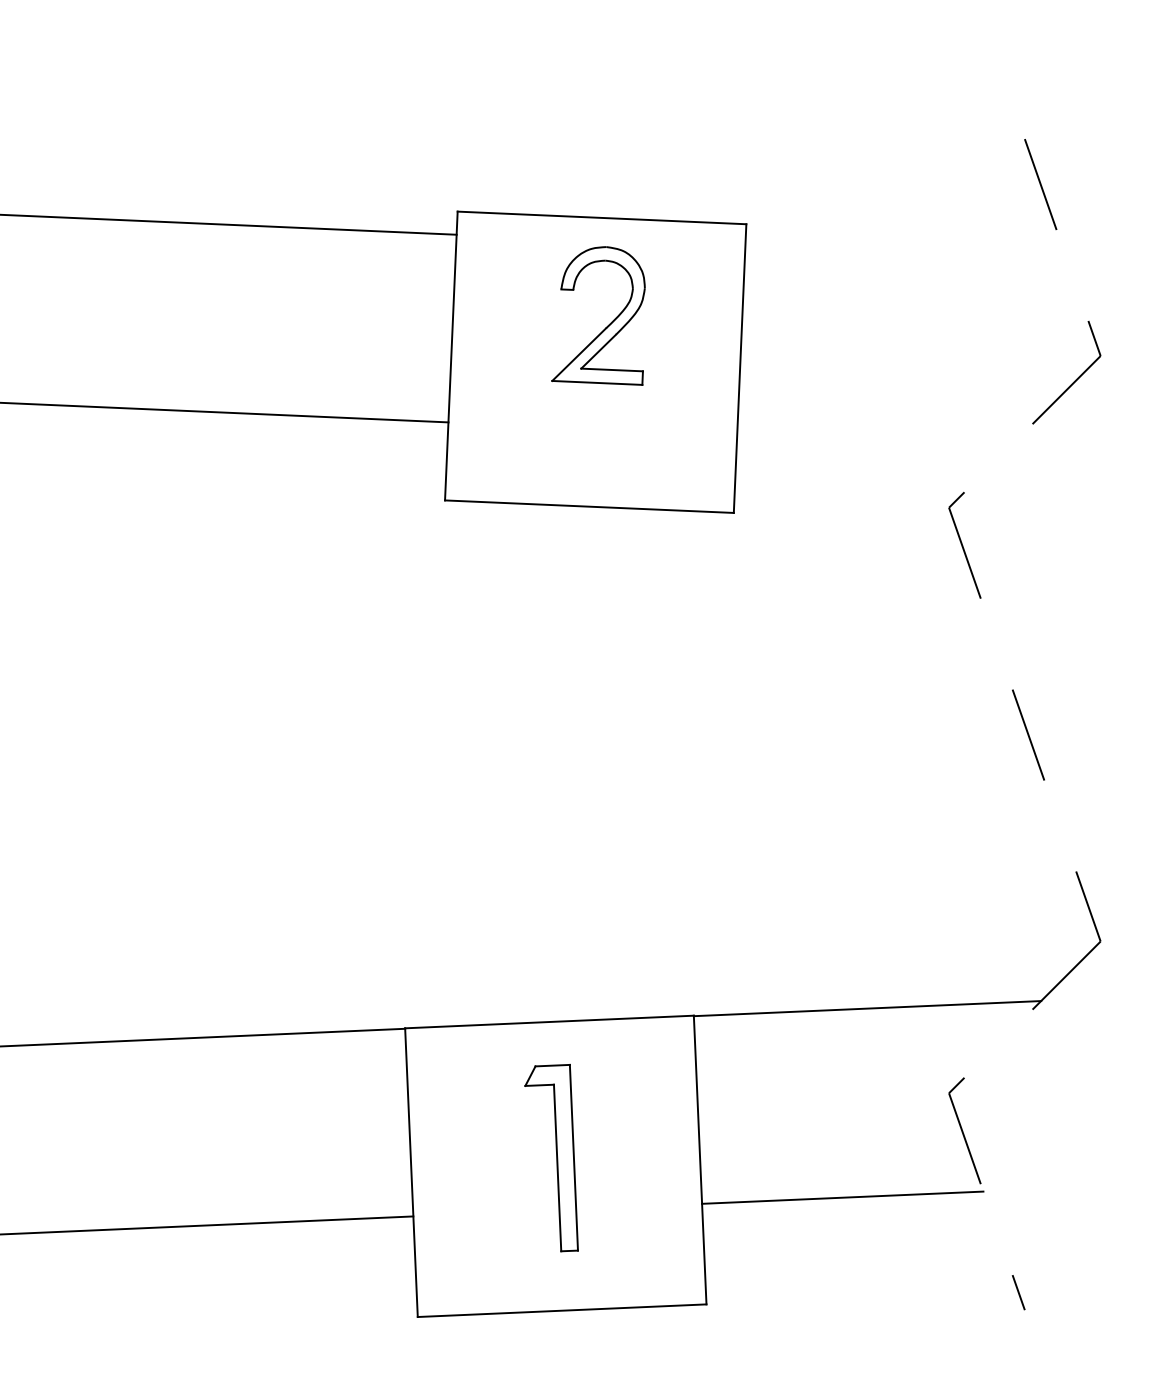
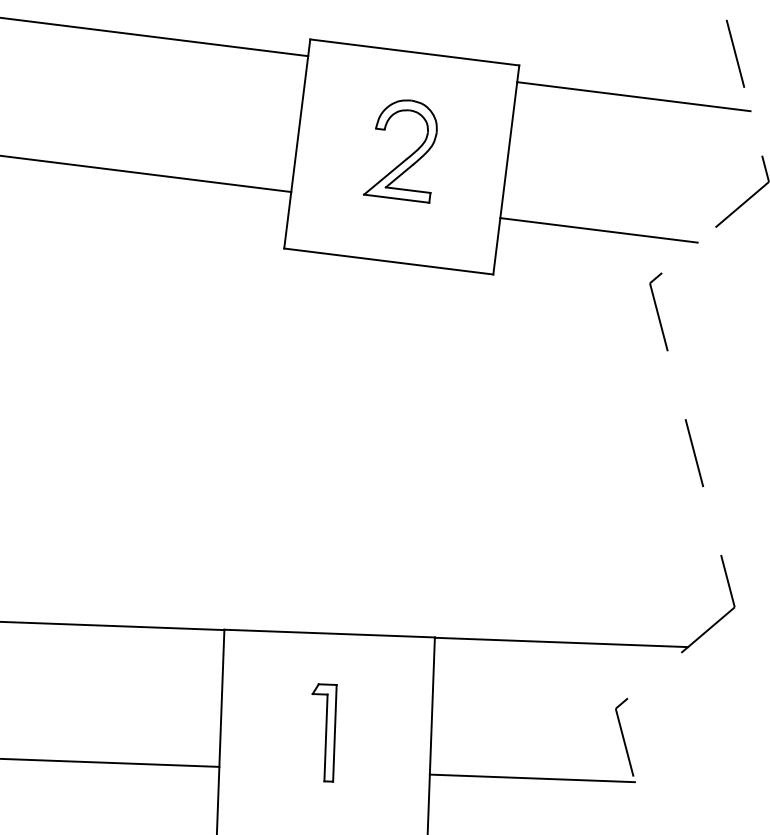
line: (906, 254) -> (633, 96), added
part: (608, 324) -> (408, 156), moved
line: (873, 440) -> (599, 230), added
part: (551, 1157) -> (323, 732), size x0.71

